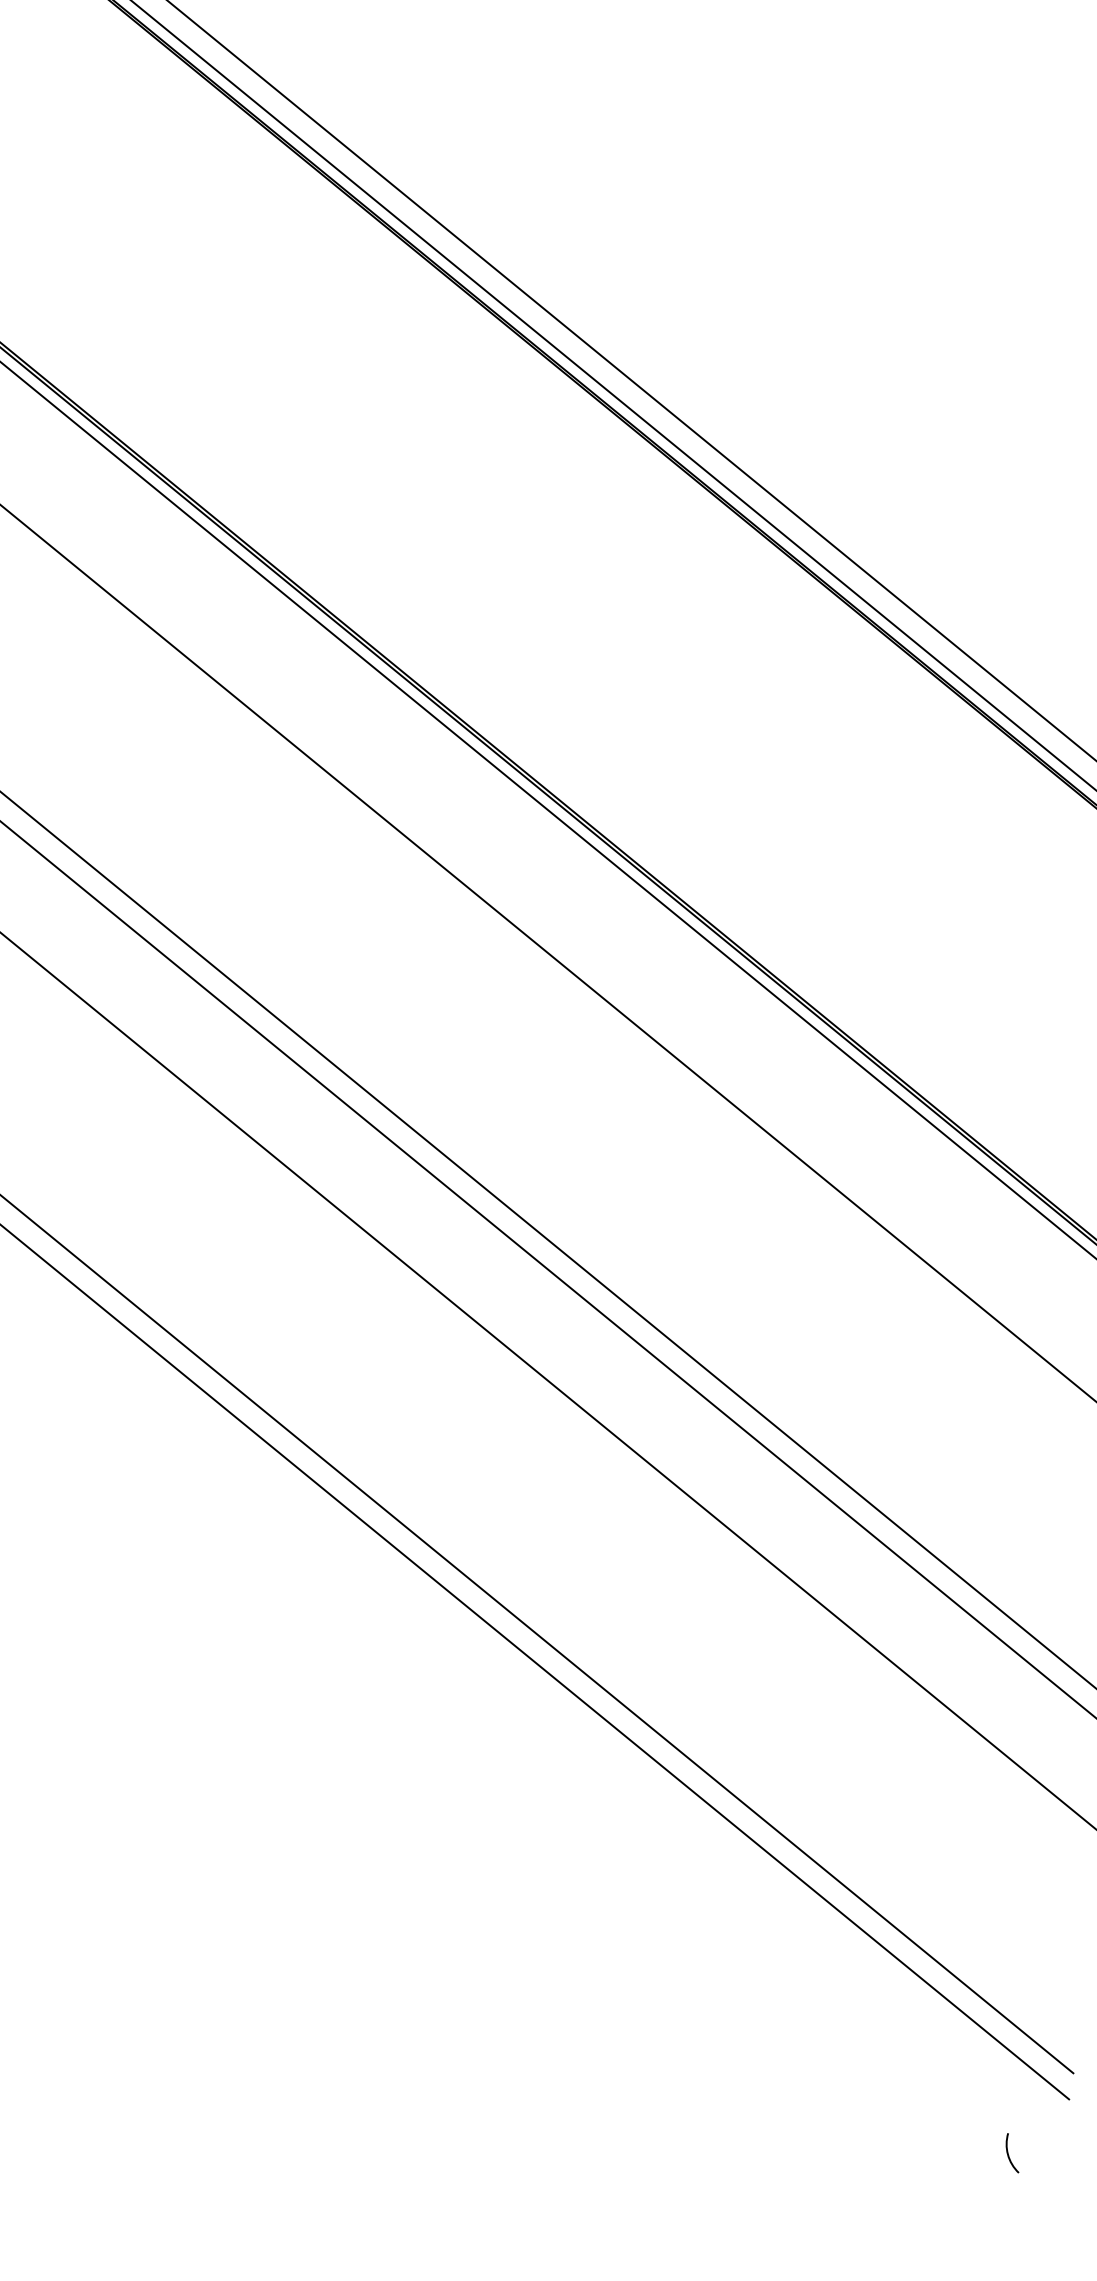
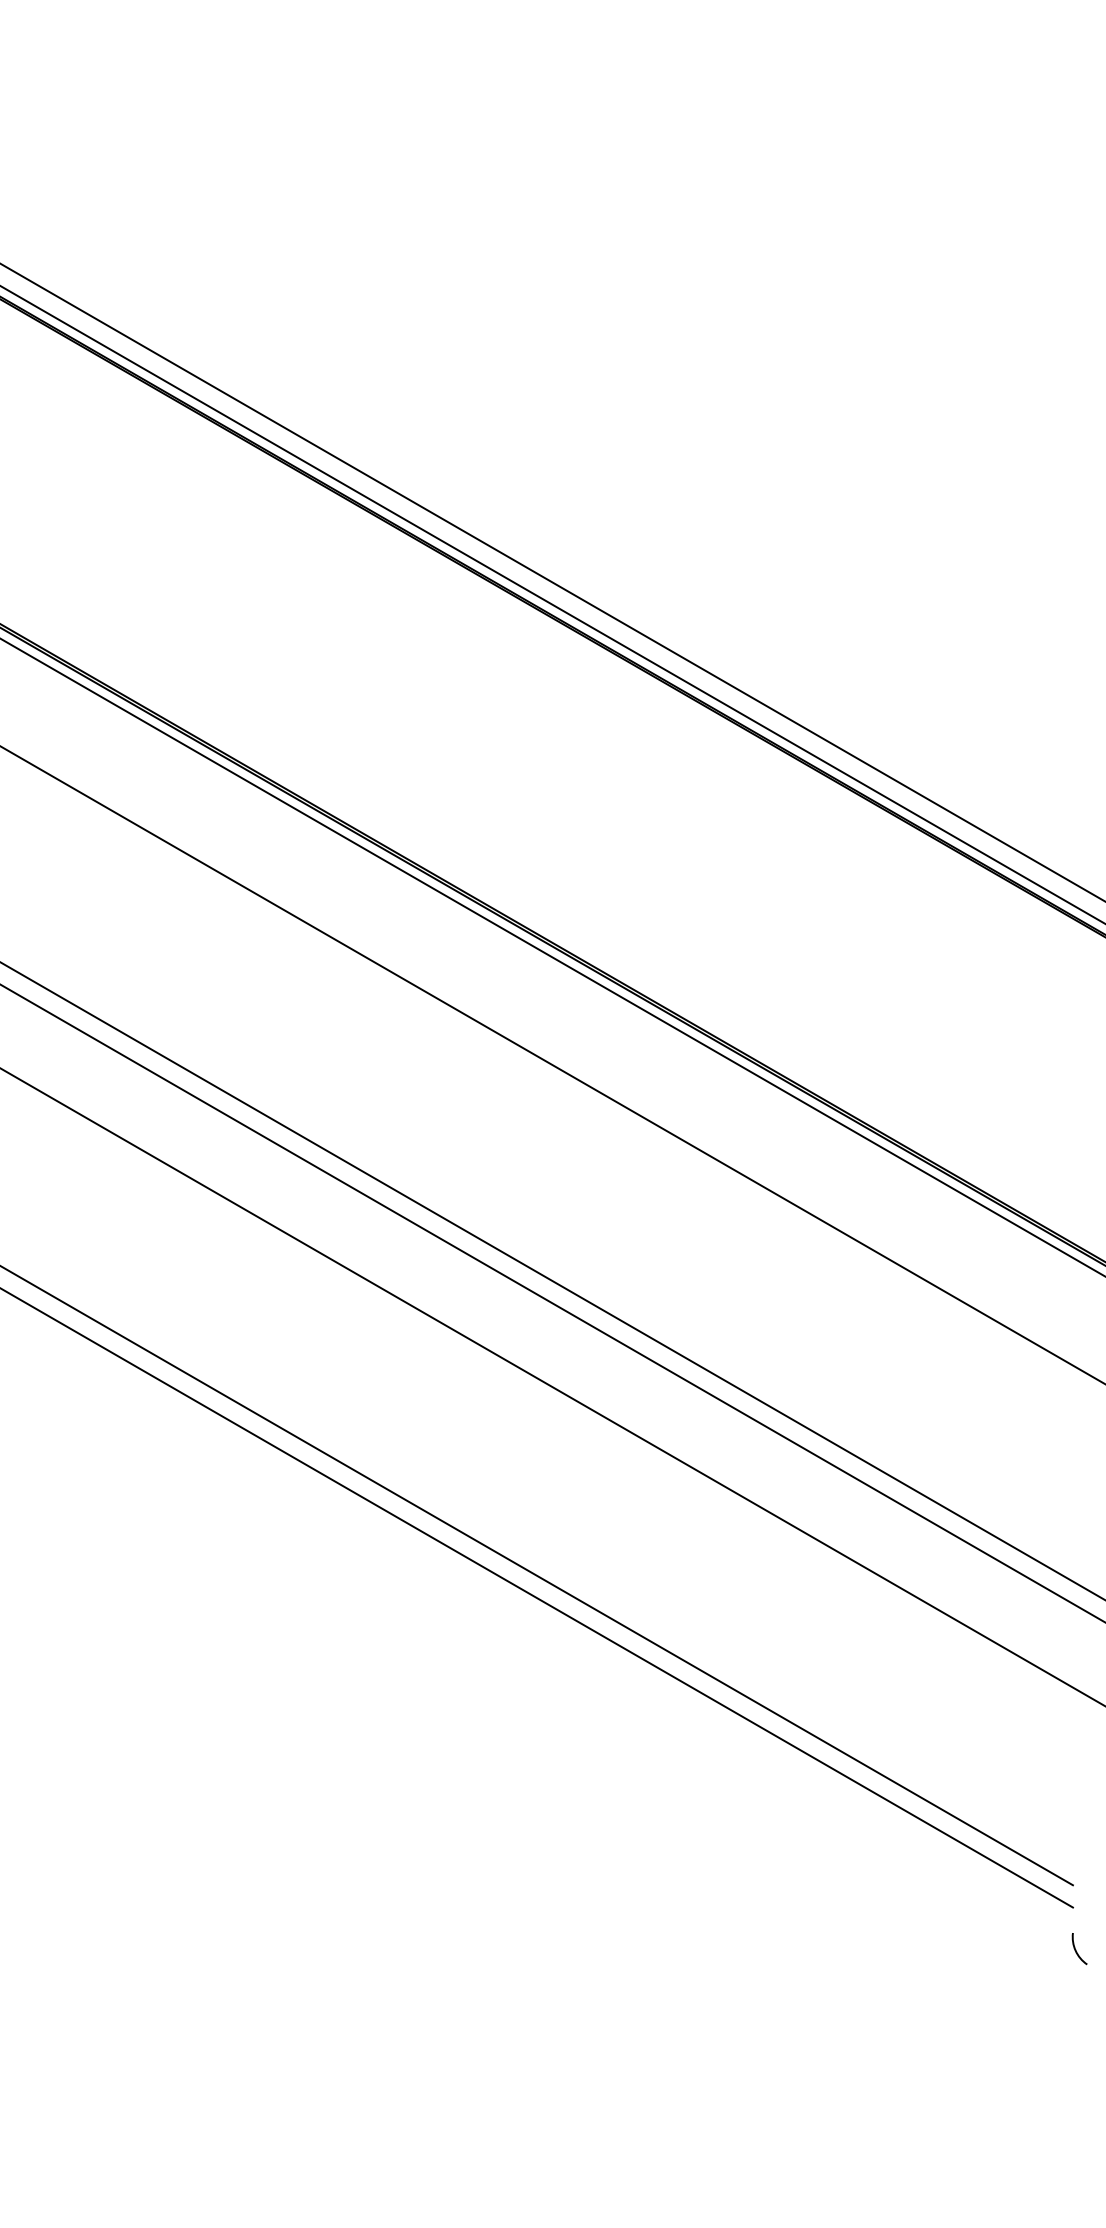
arc: (1009, 2153) -> (1076, 1949), moved

